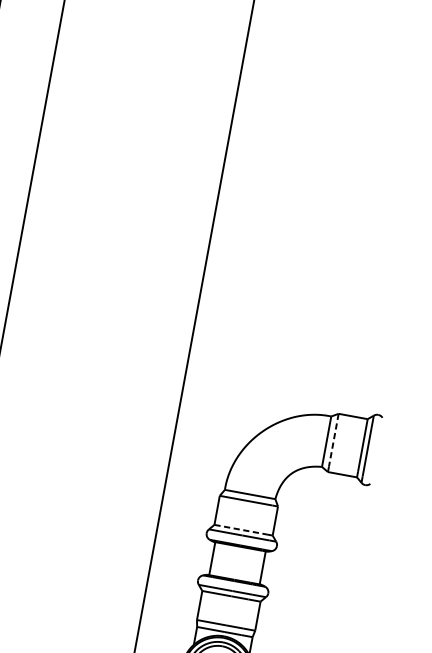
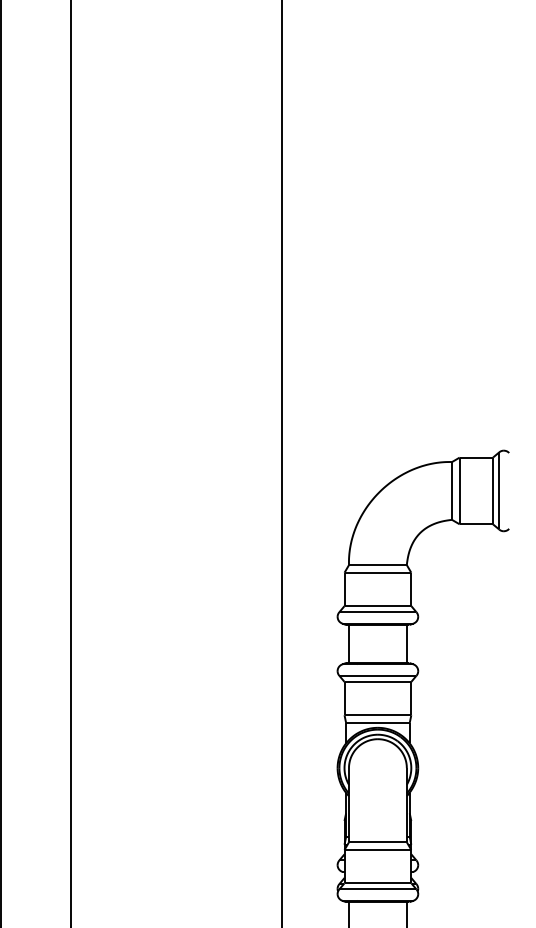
line: (333, 440) -> (459, 488), dashed -> solid
line: (241, 530) -> (375, 606), dashed -> solid

